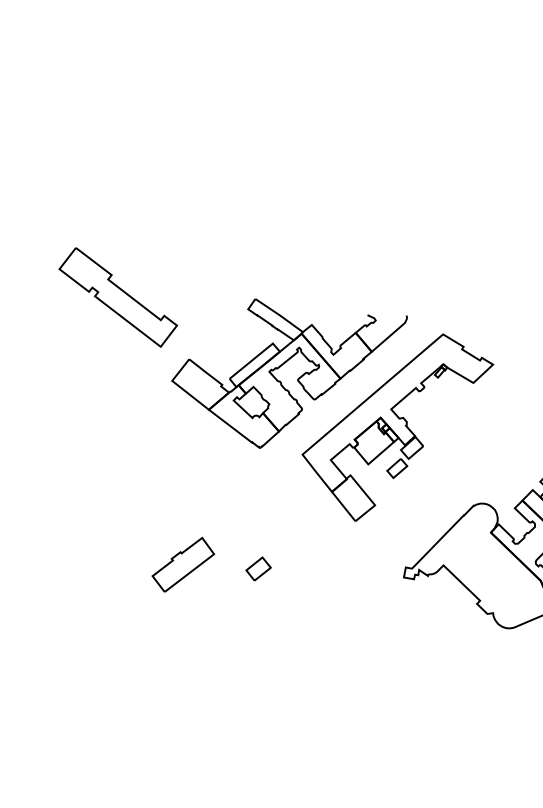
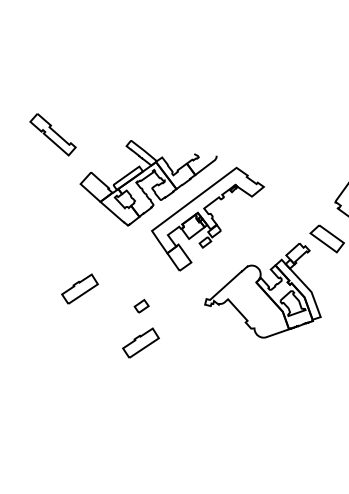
part: (117, 297) -> (52, 134), size x0.7
part: (258, 567) -> (141, 305), moved
part: (295, 651) -> (140, 342), added

